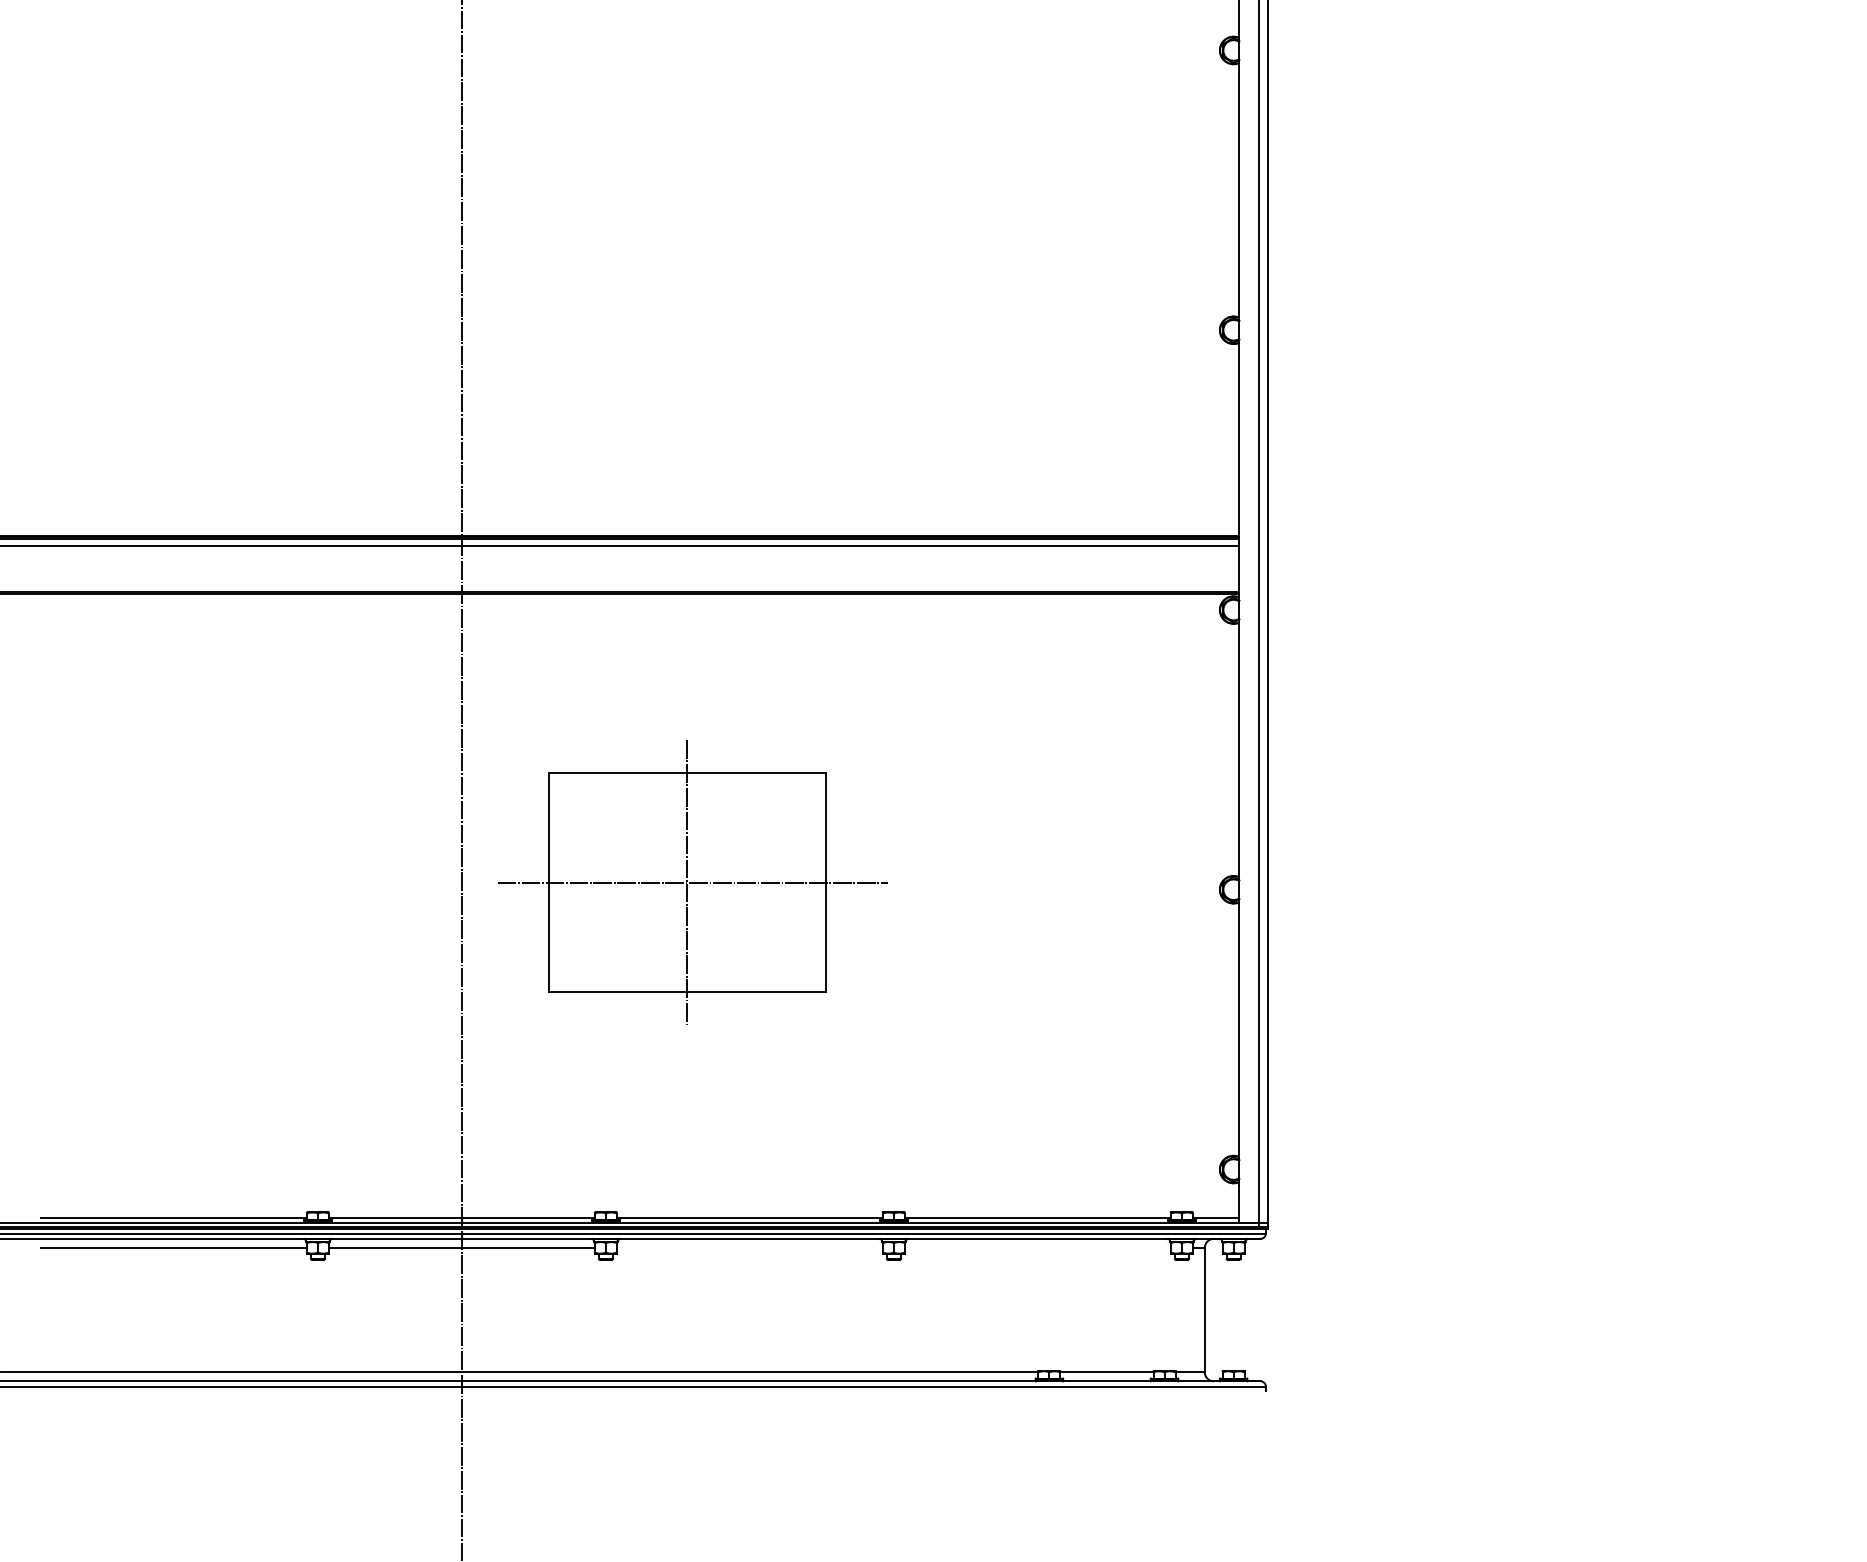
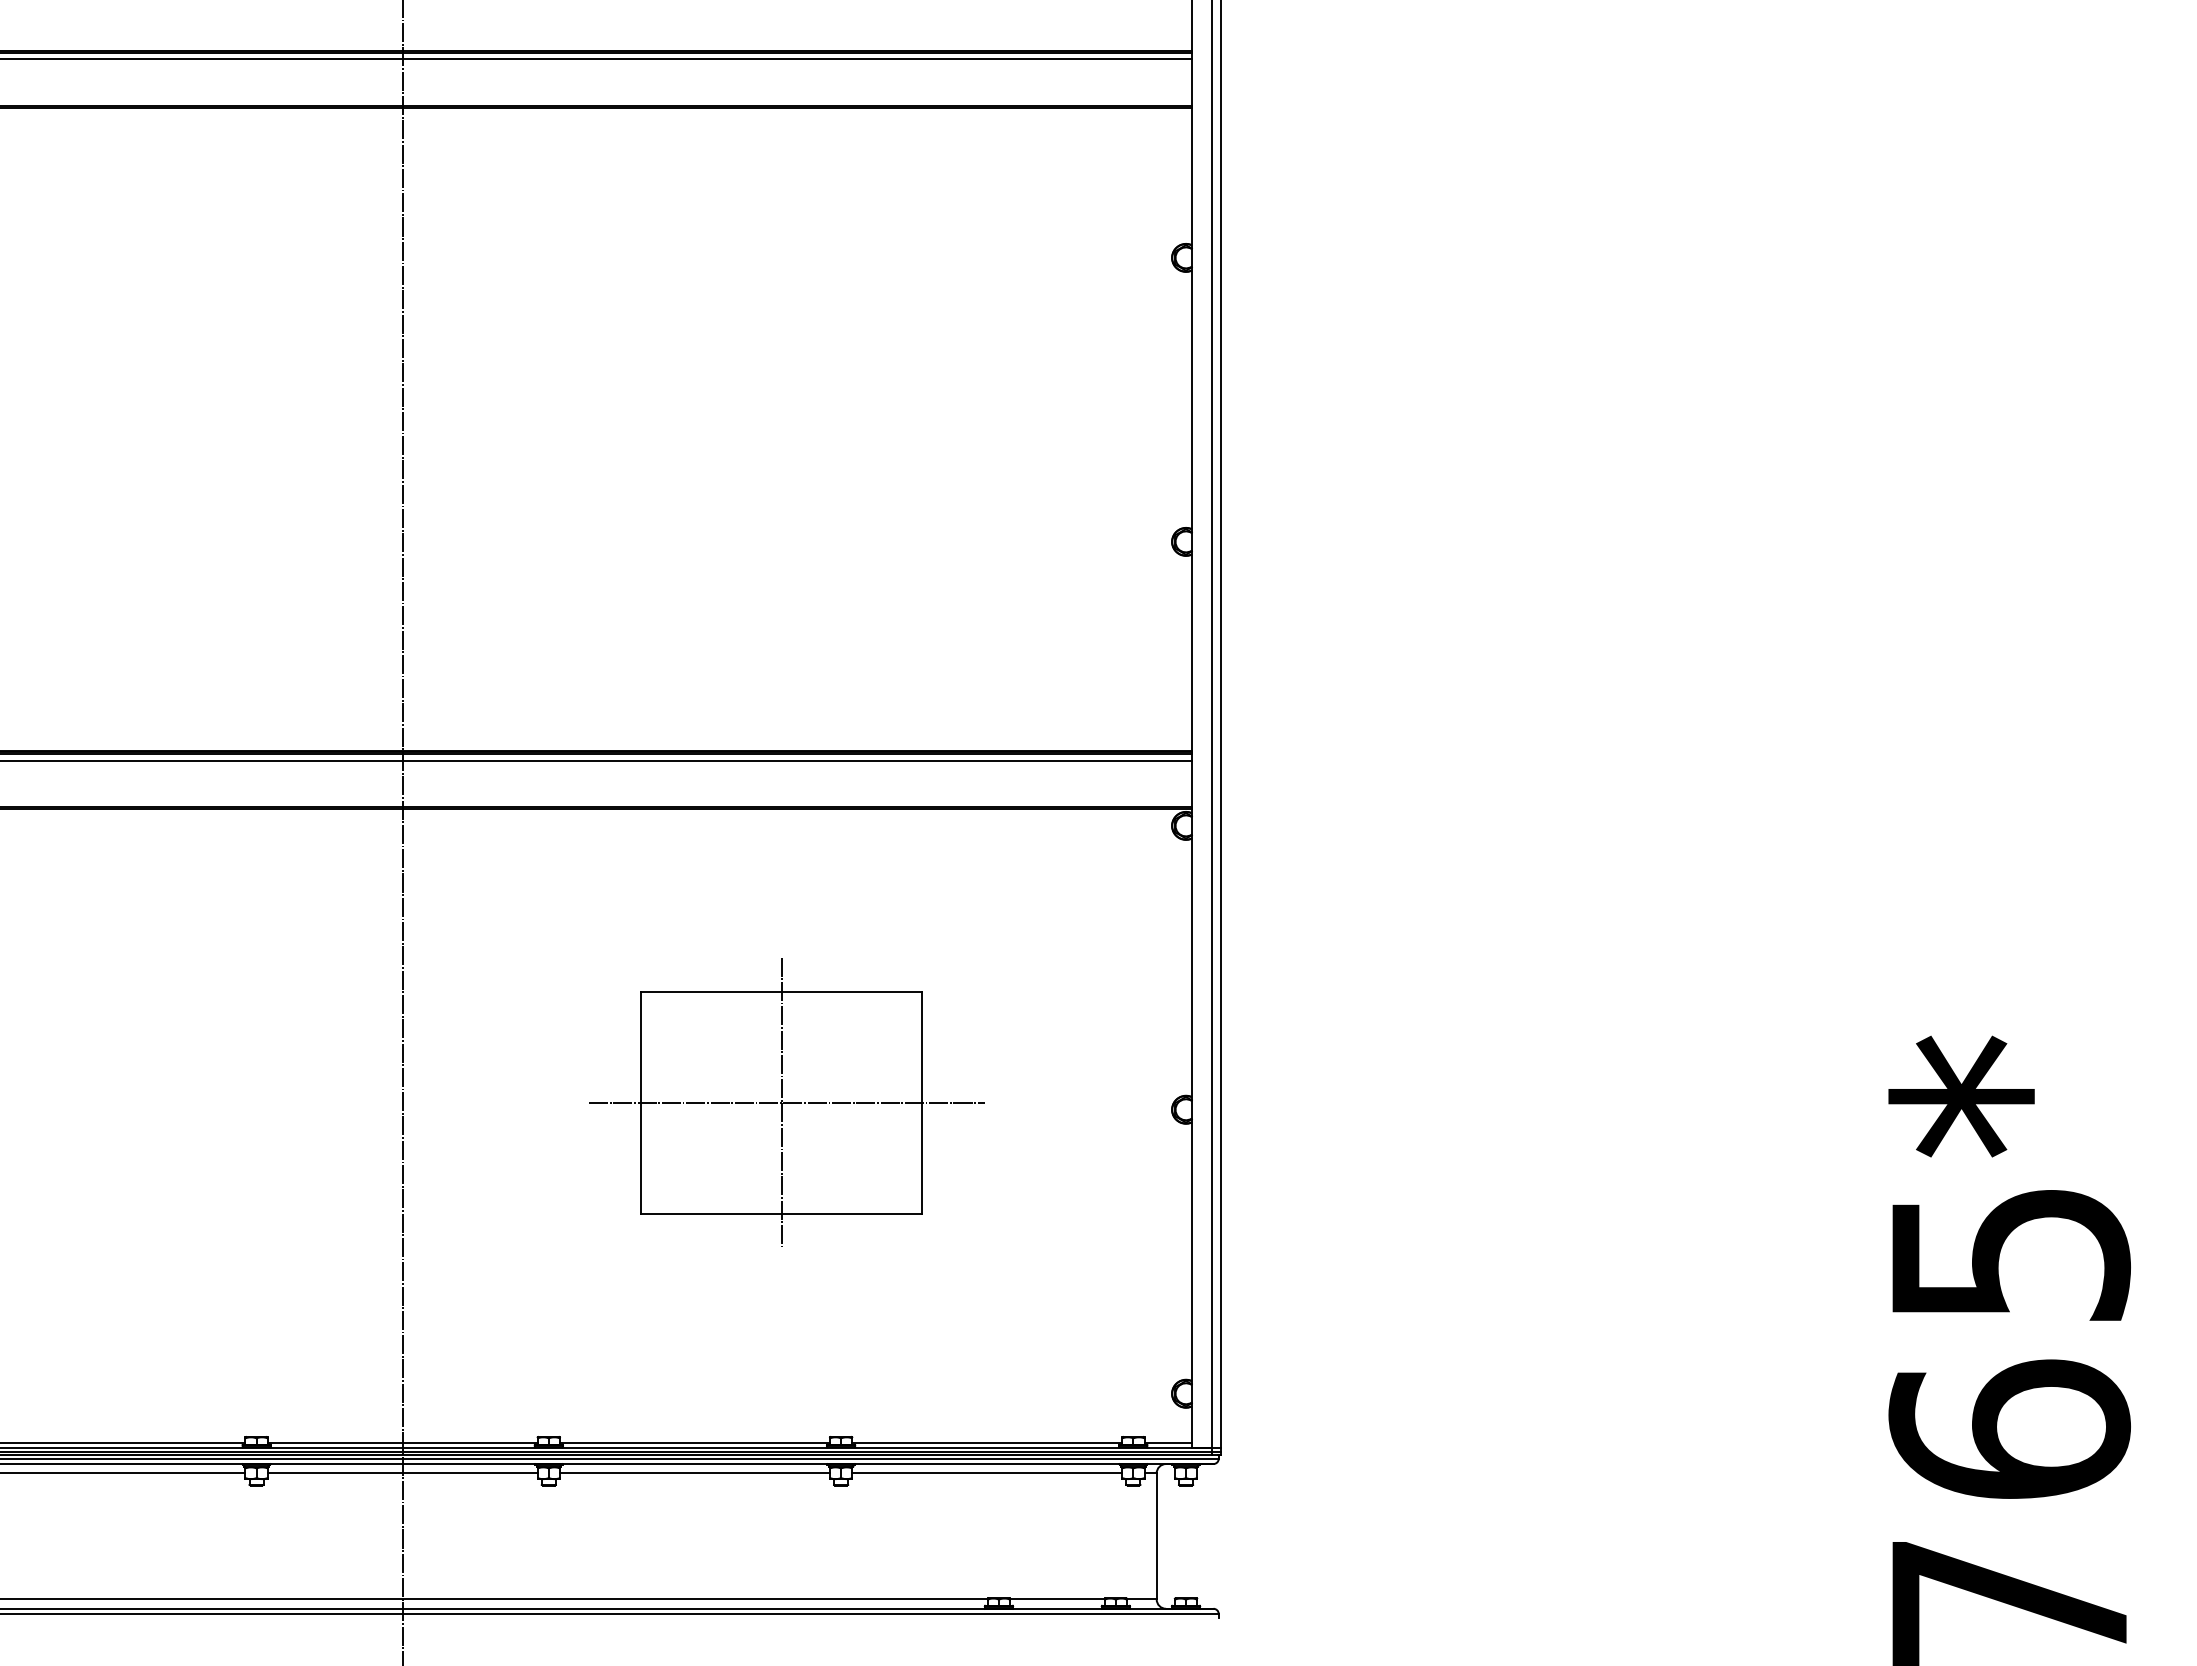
part: (692, 882) -> (786, 1102), moved
line: (749, 1248) -> (694, 1473), added
line: (1038, 1248) -> (987, 1473), added

